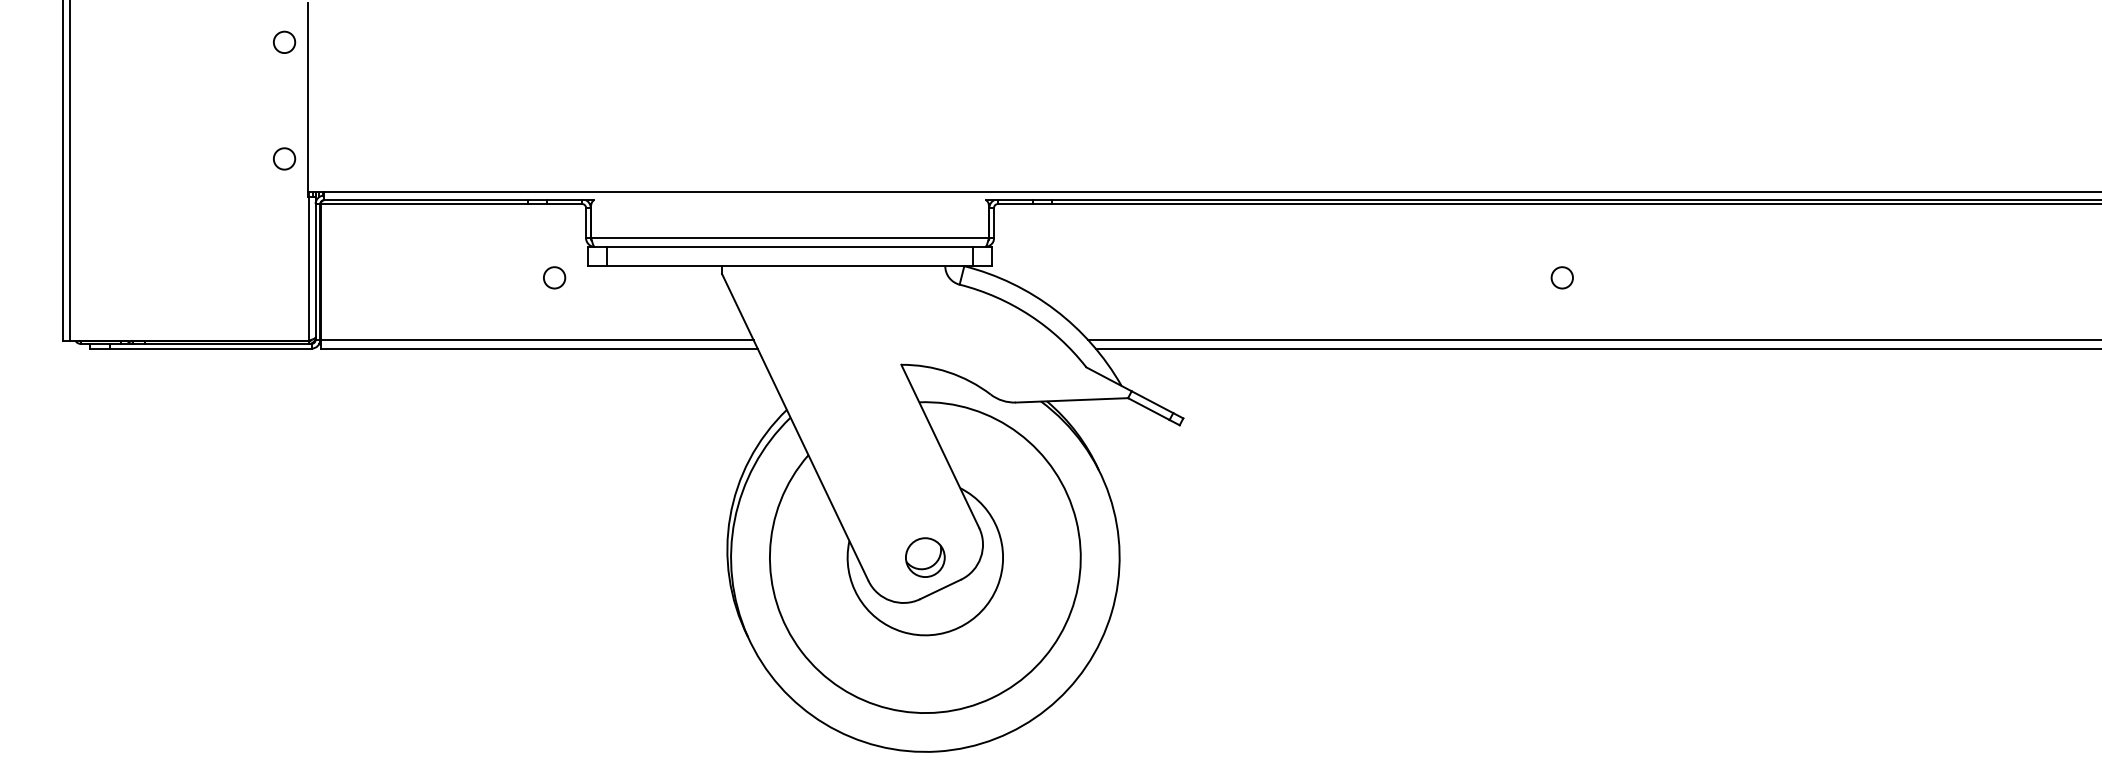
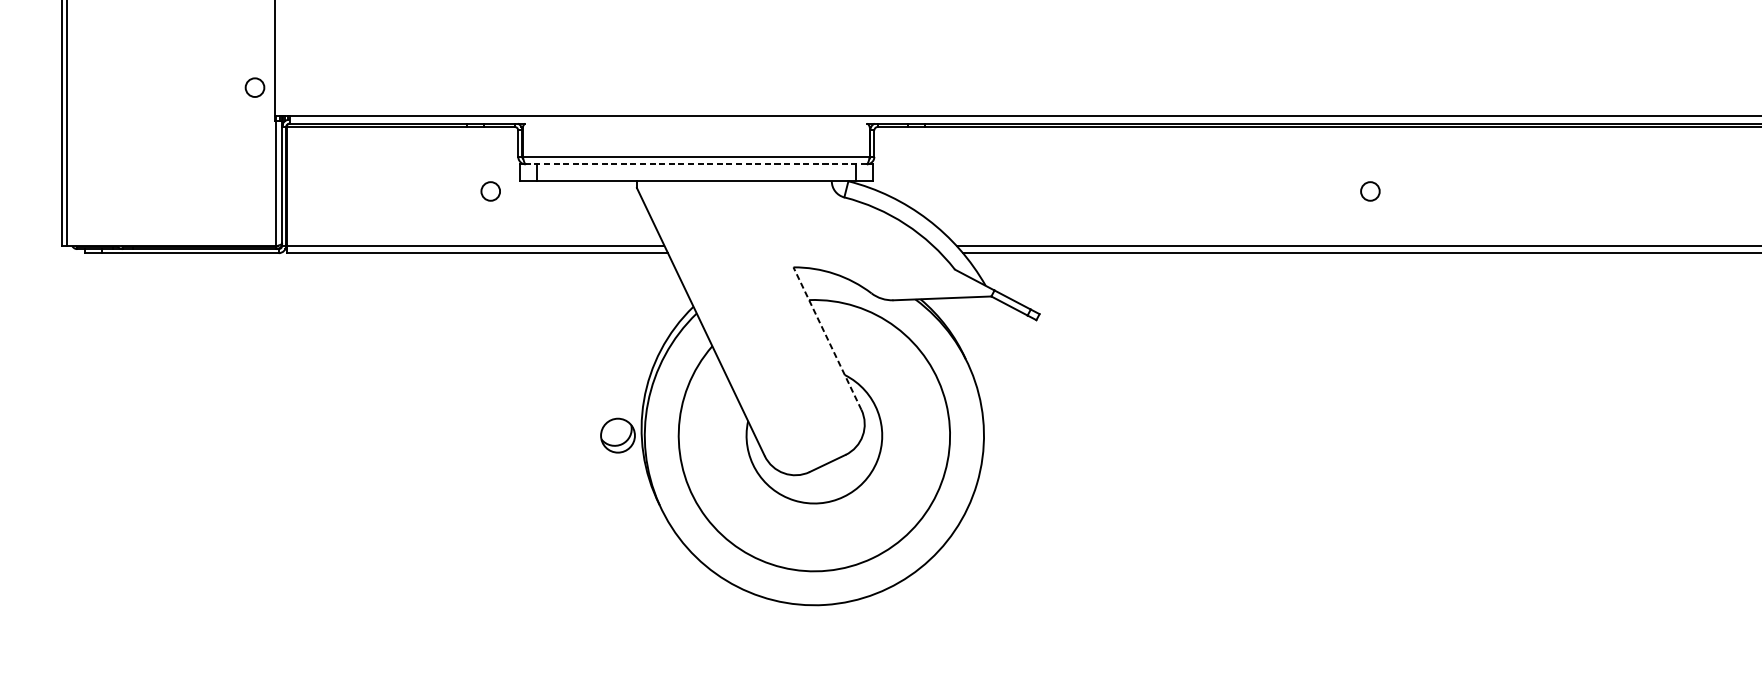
line: (789, 246) -> (695, 164), solid -> dashed
line: (940, 445) -> (827, 337), solid -> dashed
part: (925, 557) -> (618, 435), moved

